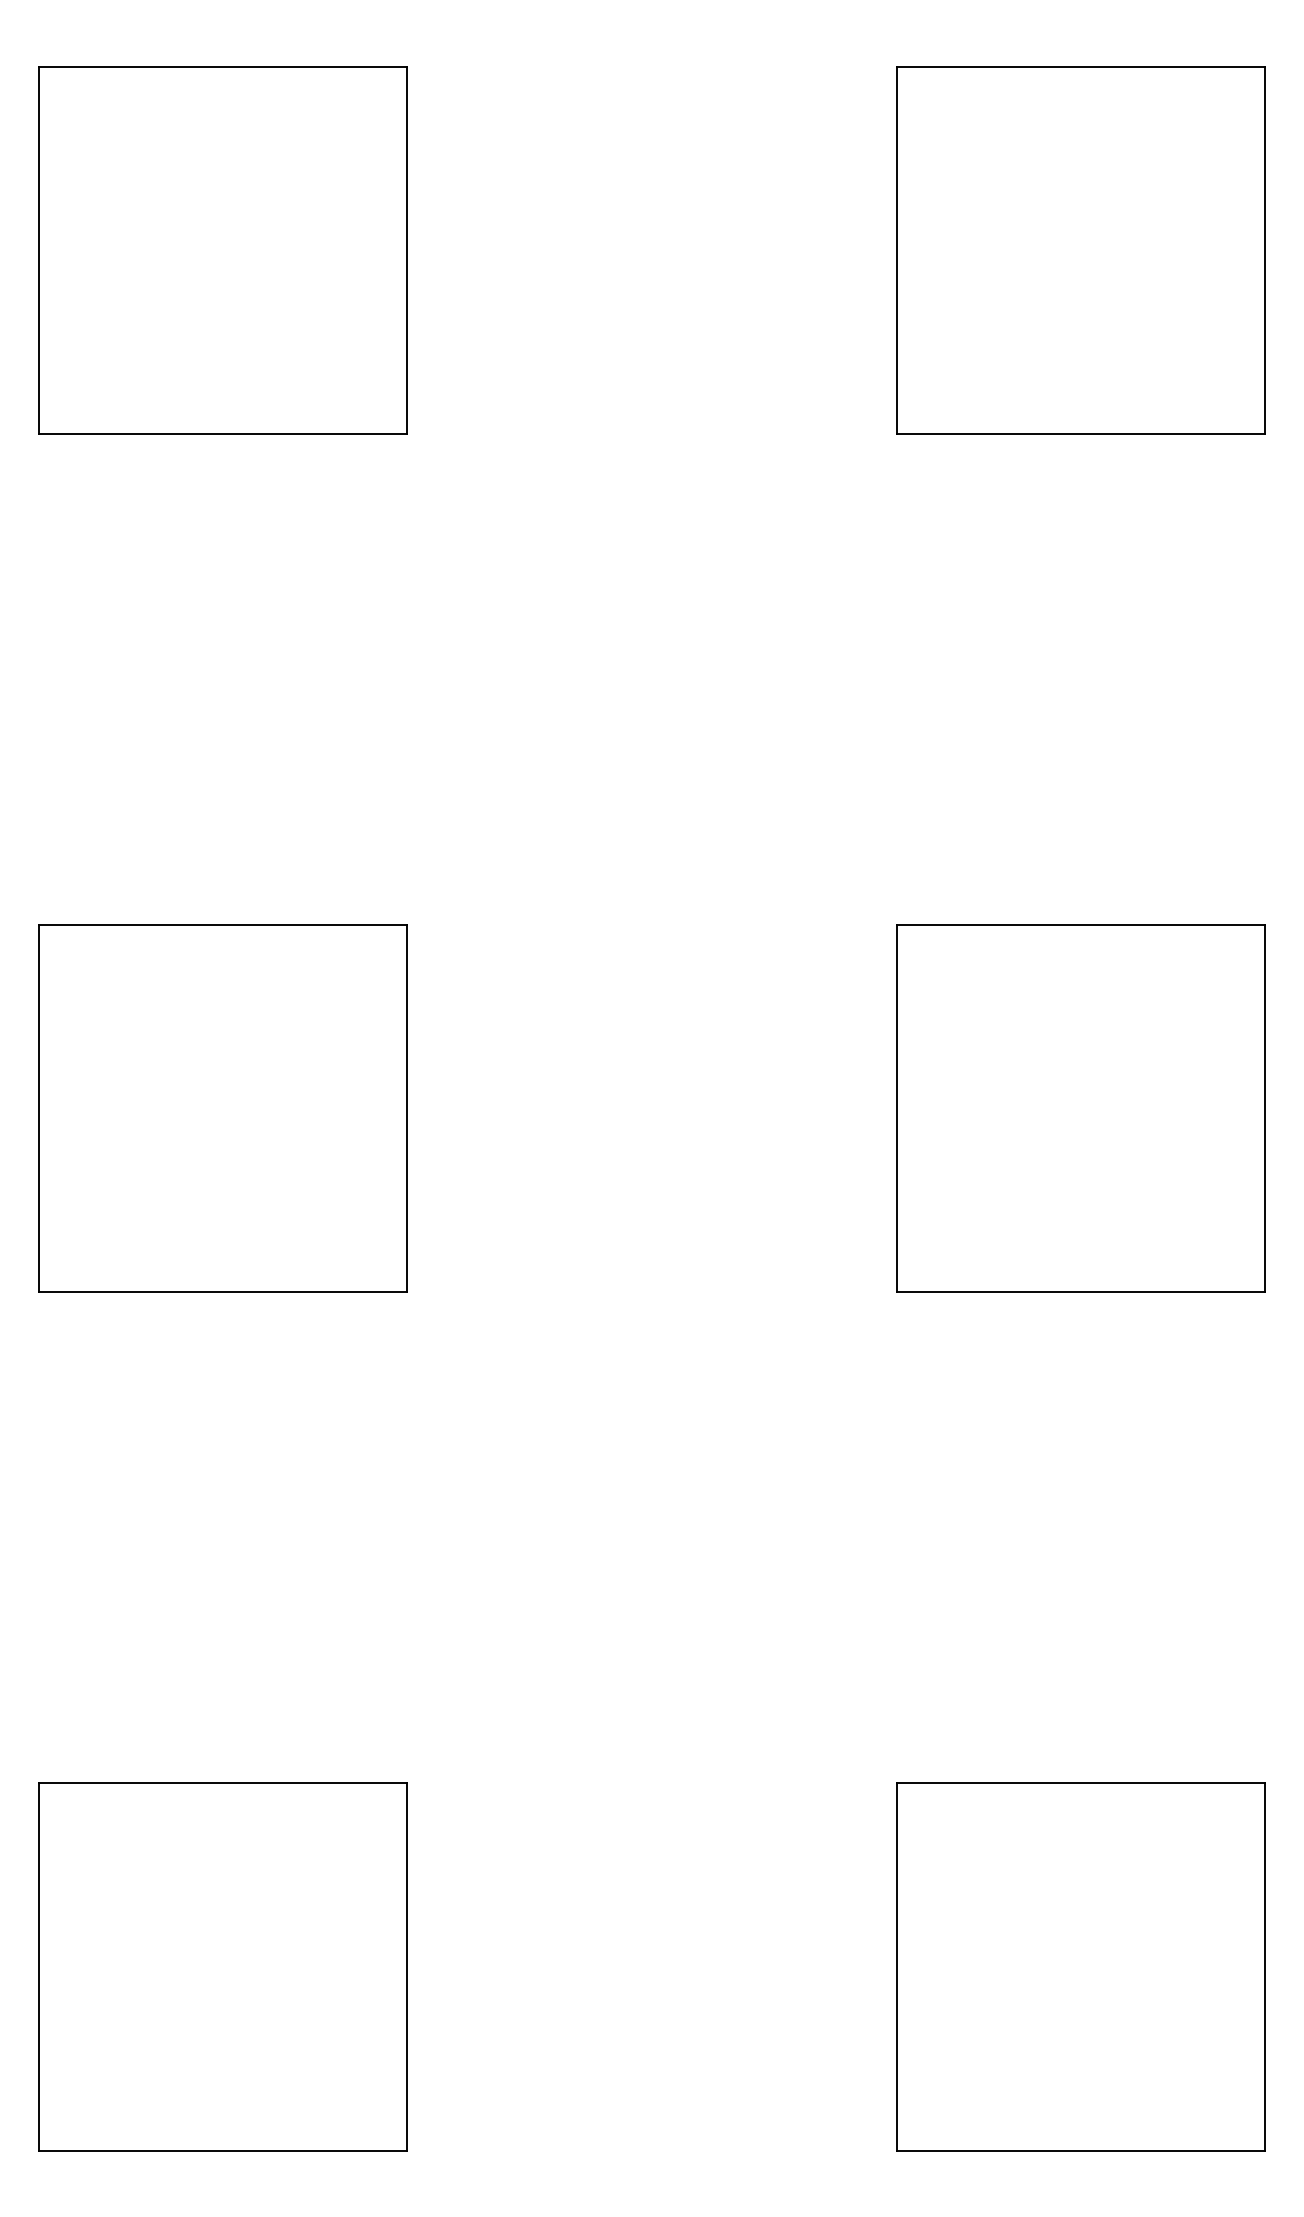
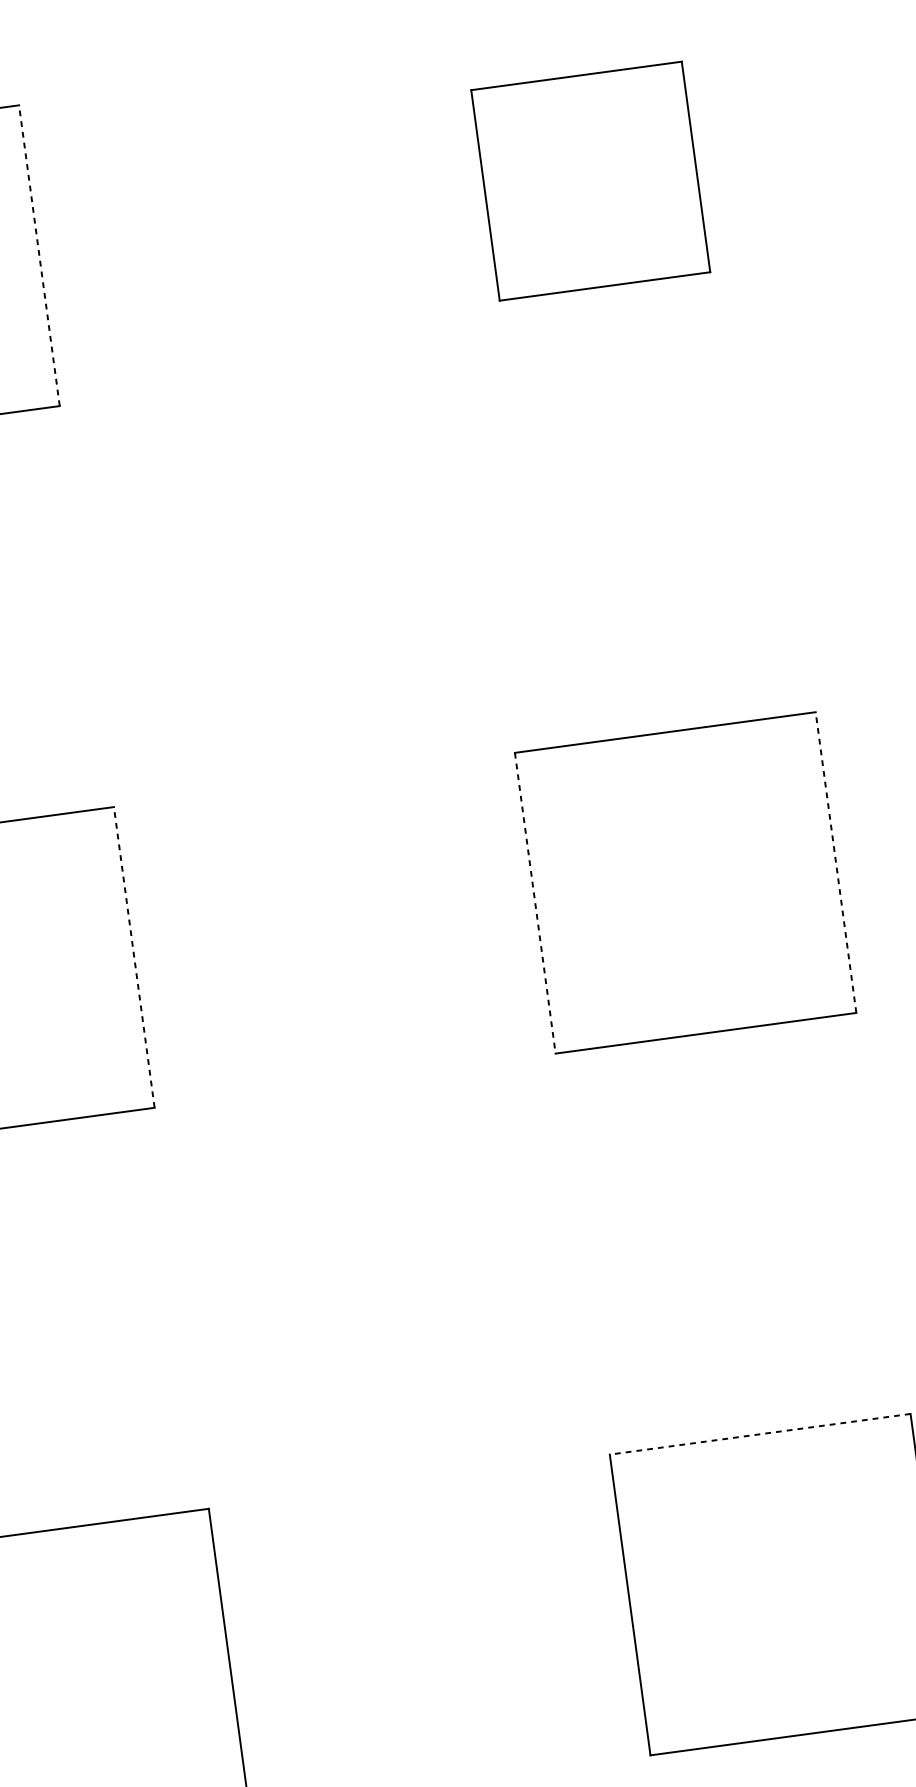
line: (406, 250) -> (39, 255), solid -> dashed
part: (1080, 250) -> (590, 181), size x0.7
line: (406, 1108) -> (134, 957), solid -> dashed
line: (897, 1108) -> (535, 903), solid -> dashed
line: (1264, 1108) -> (835, 862), solid -> dashed
line: (1081, 1782) -> (760, 1434), solid -> dashed

